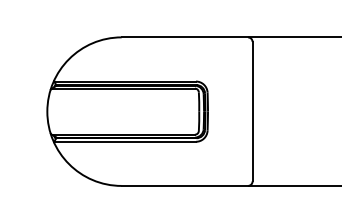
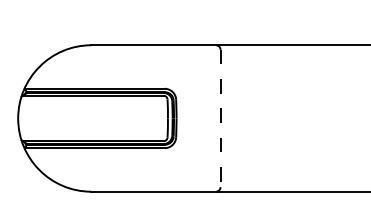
line: (252, 111) -> (220, 118), solid -> dashed

